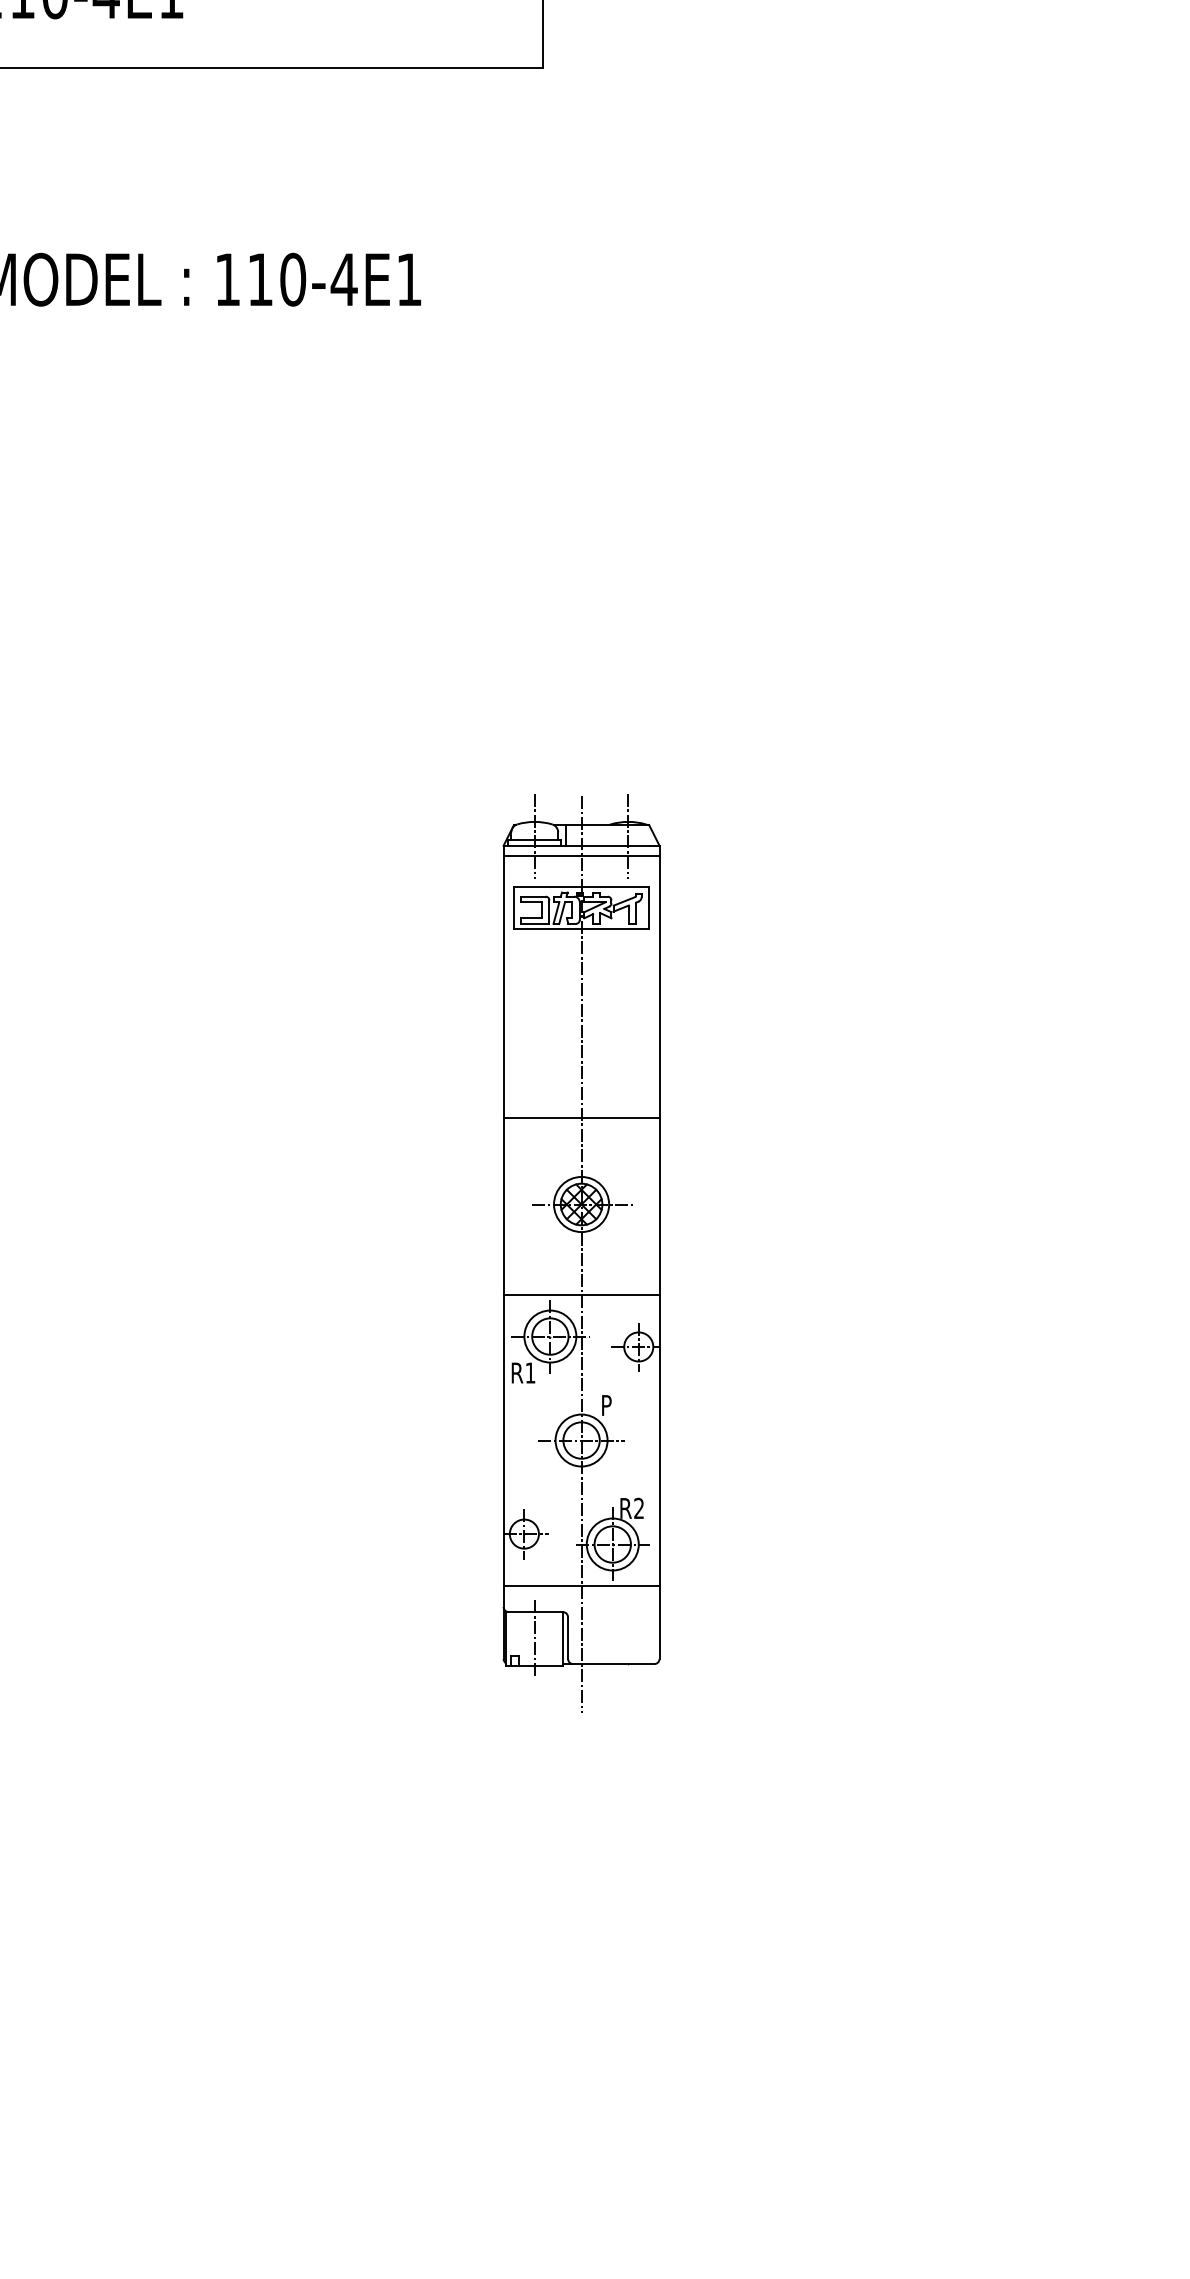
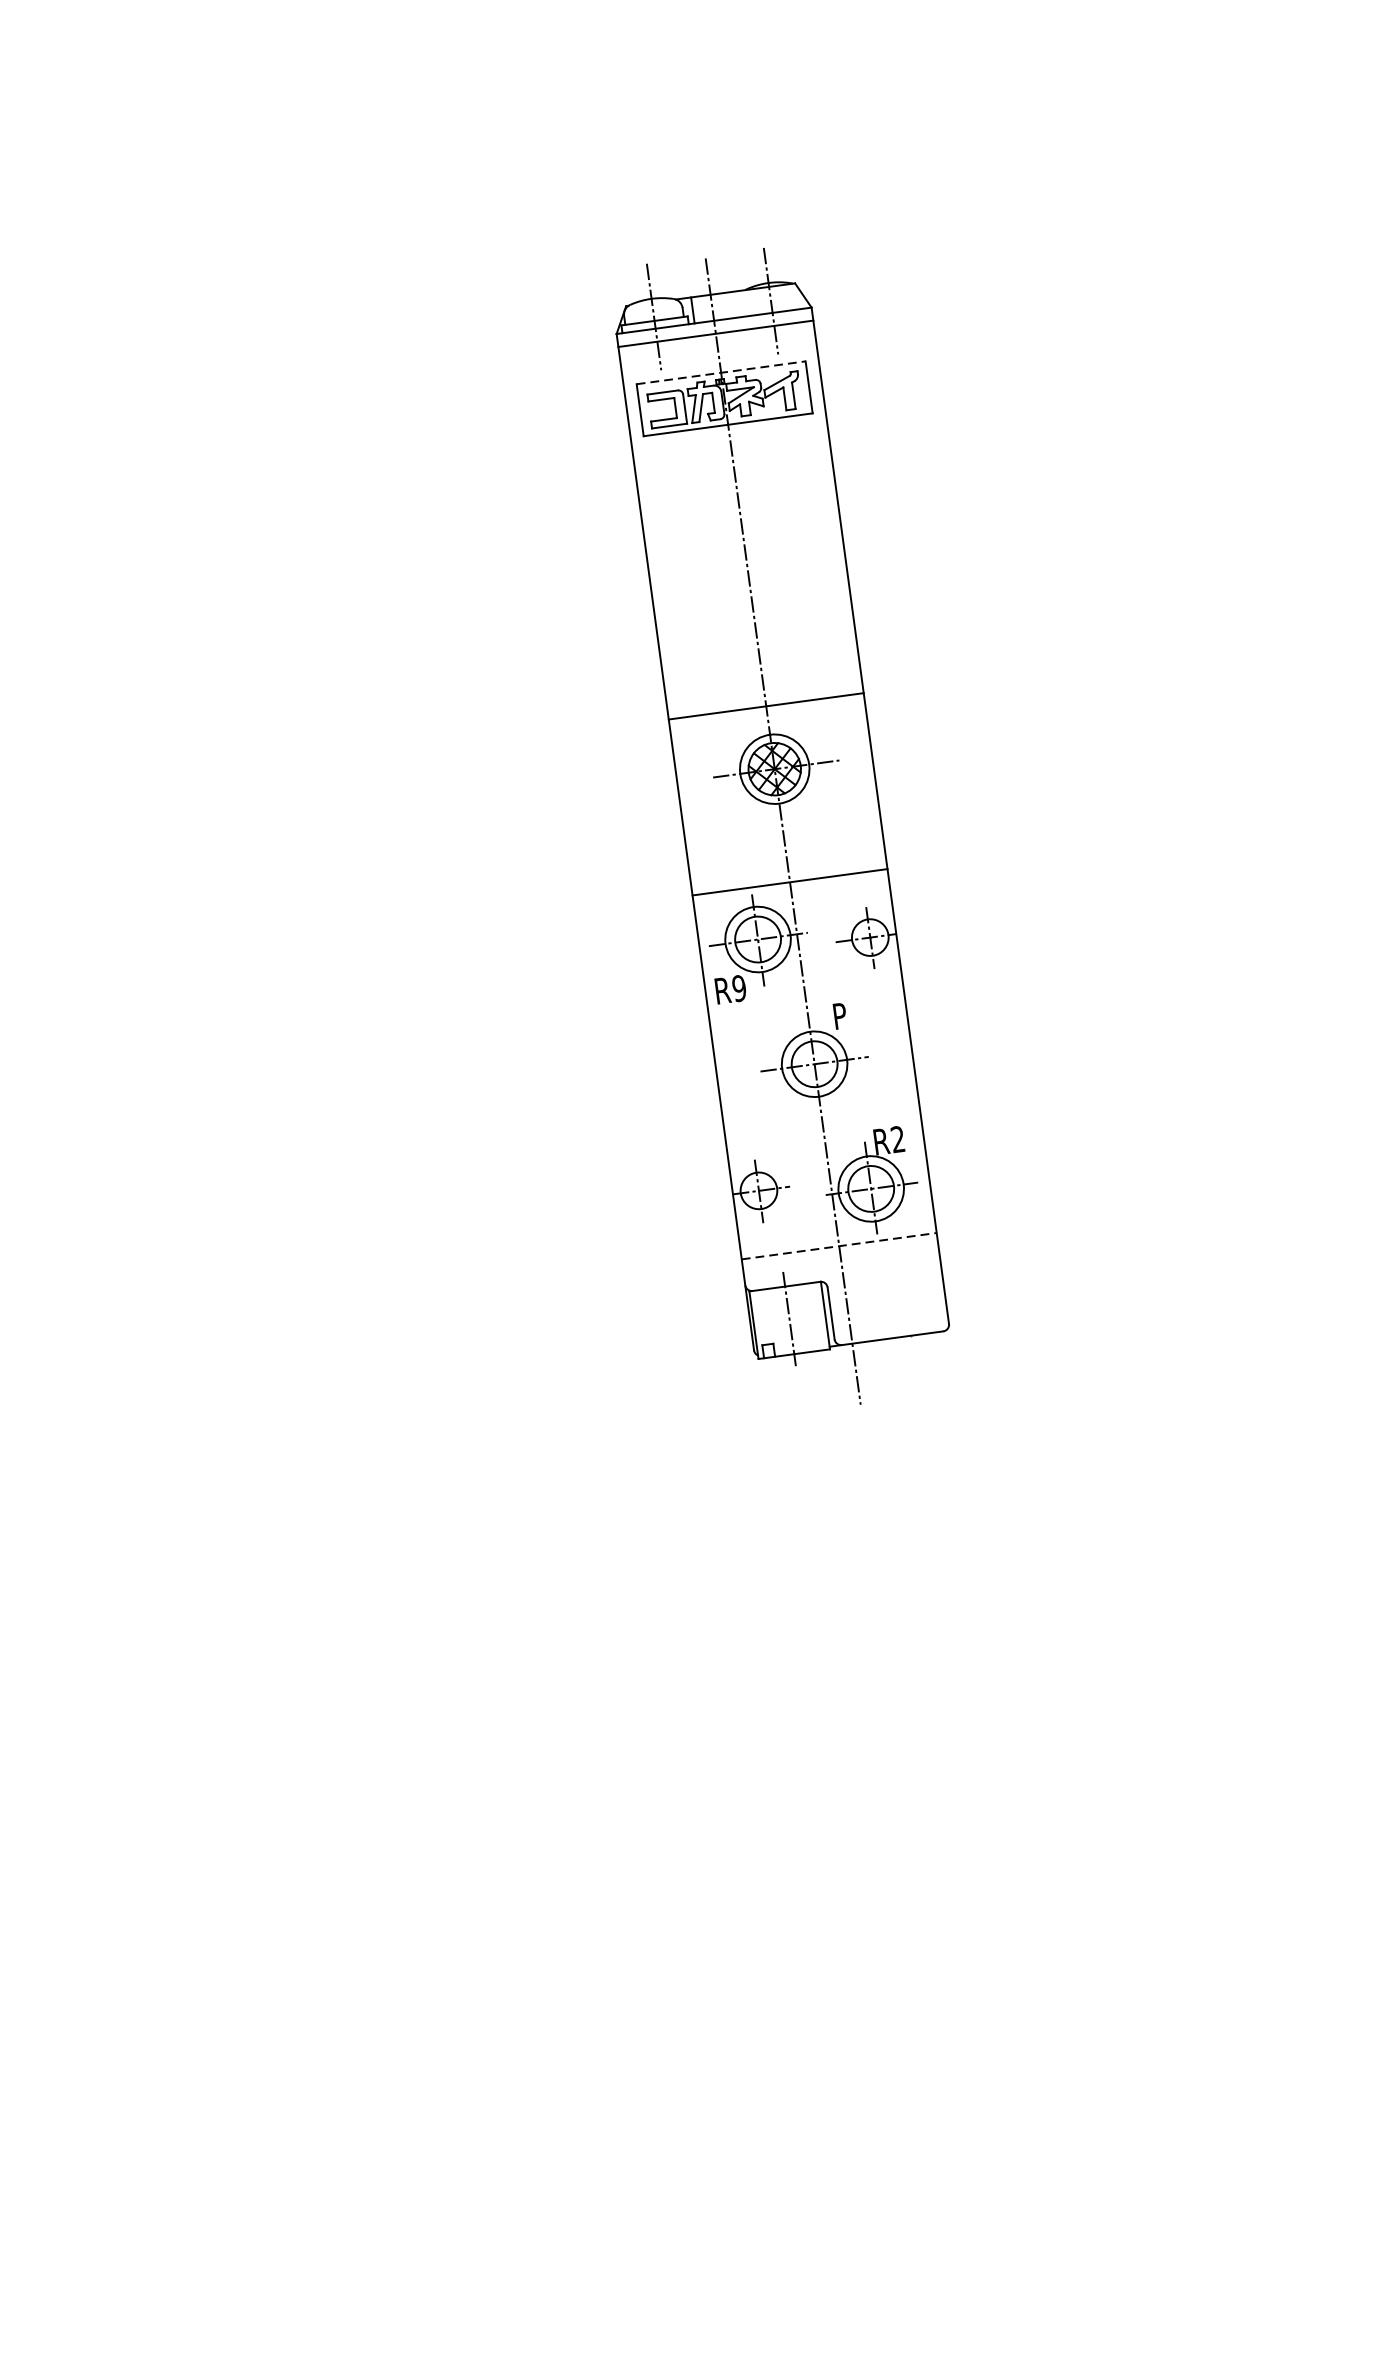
line: (581, 887) -> (721, 372), solid -> dashed
line: (581, 1118) -> (766, 706), moved
text: (530, 1372) -> (739, 987), R1 -> R9
line: (581, 1586) -> (839, 1246), solid -> dashed

